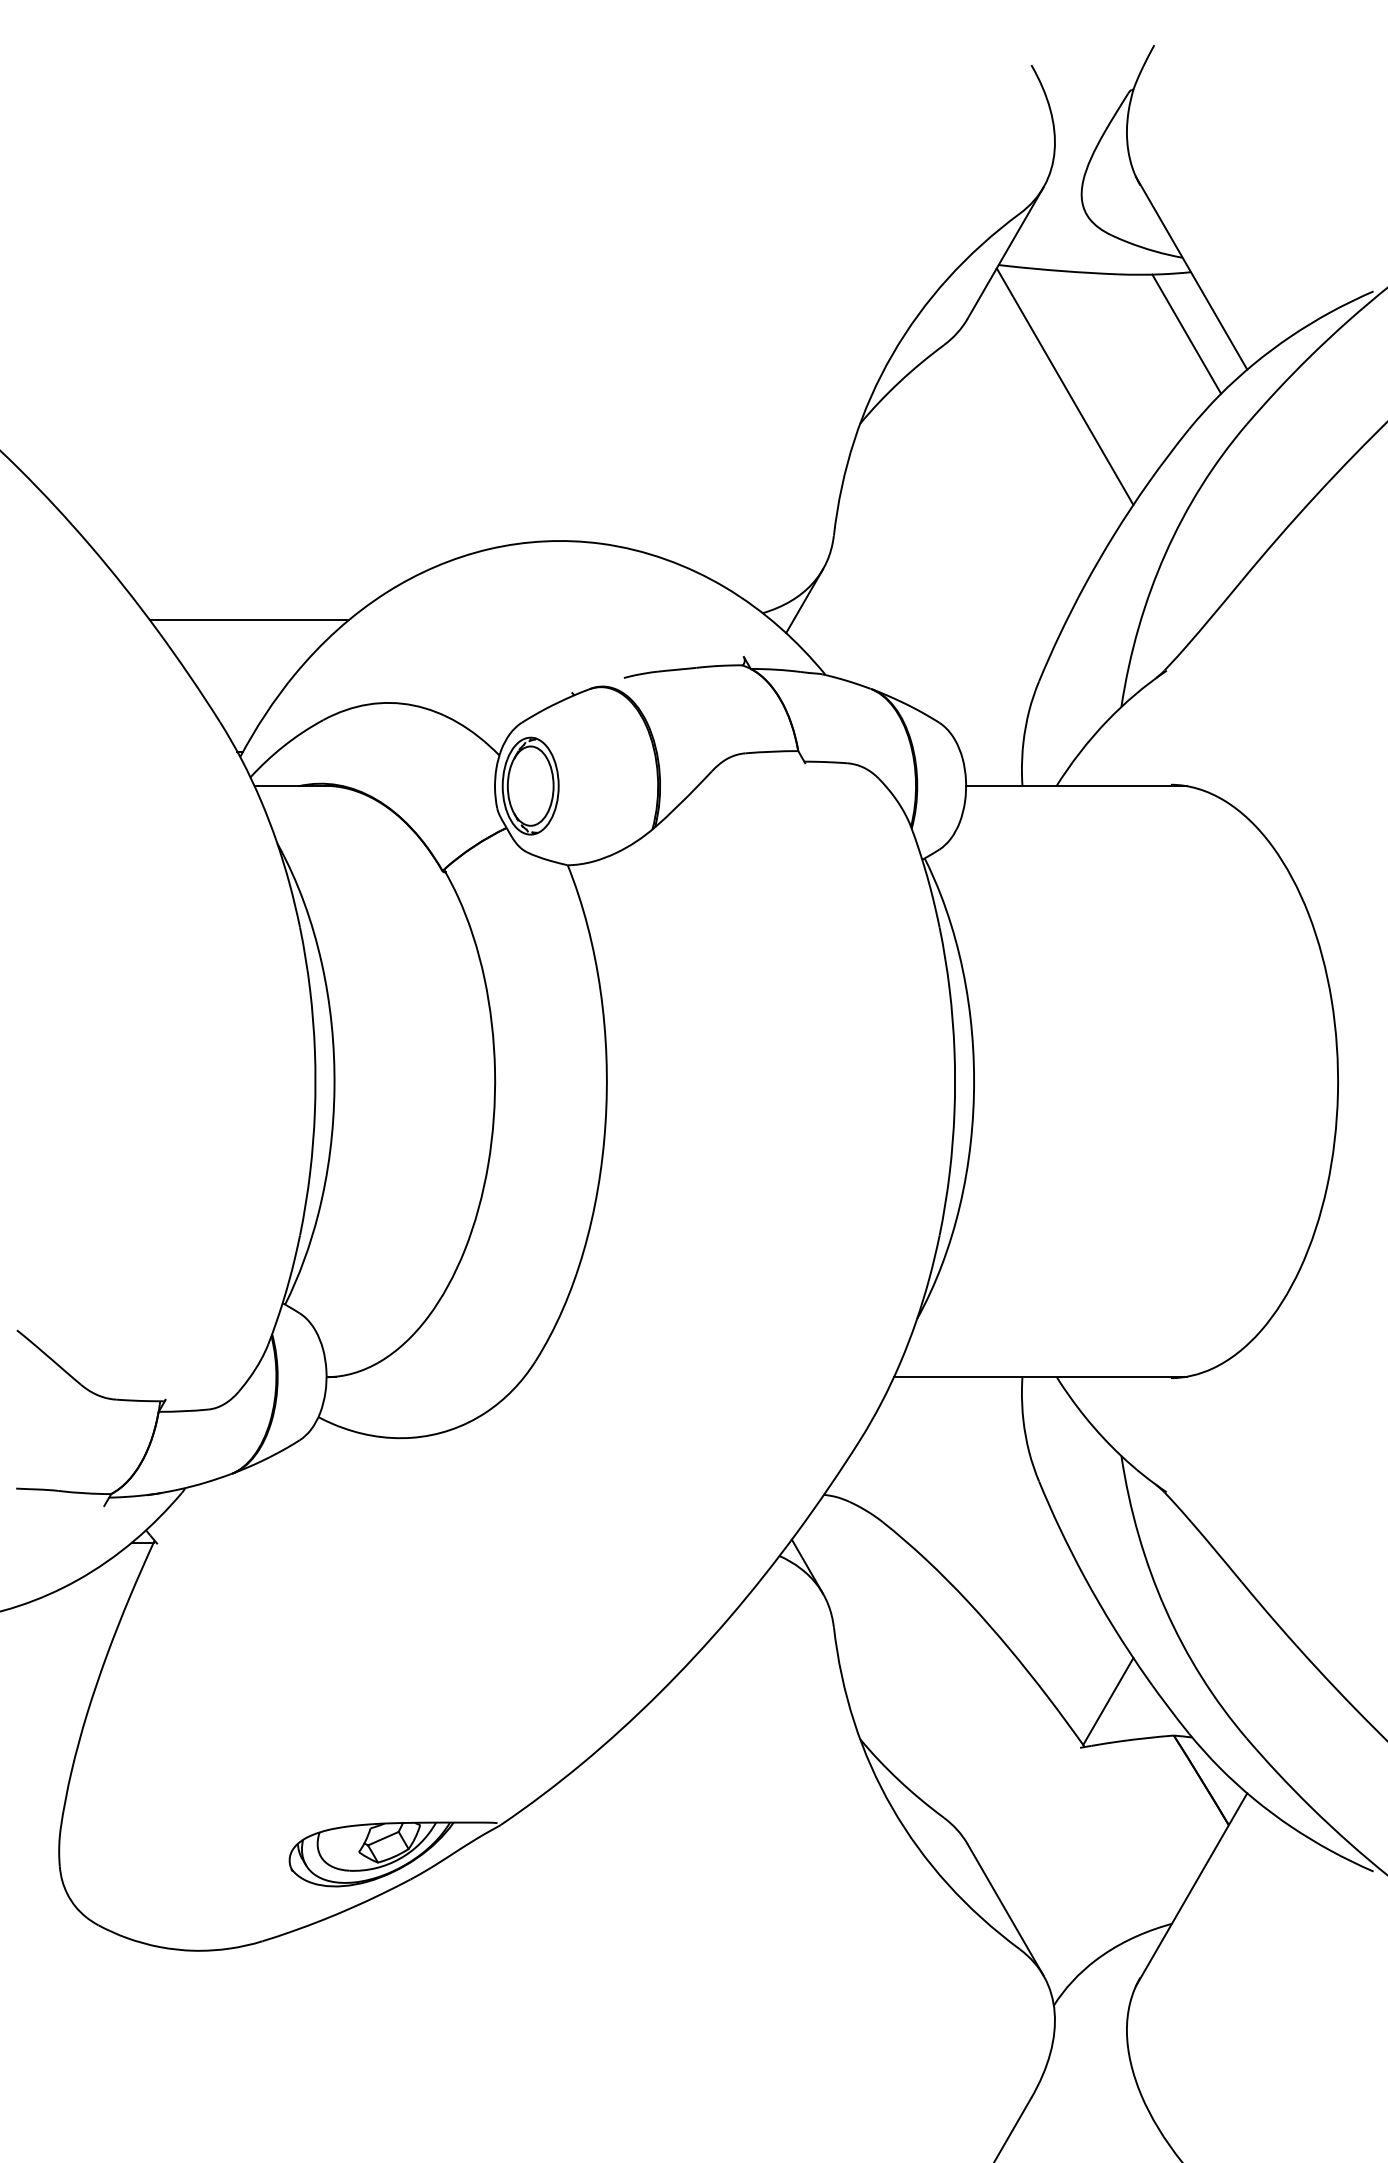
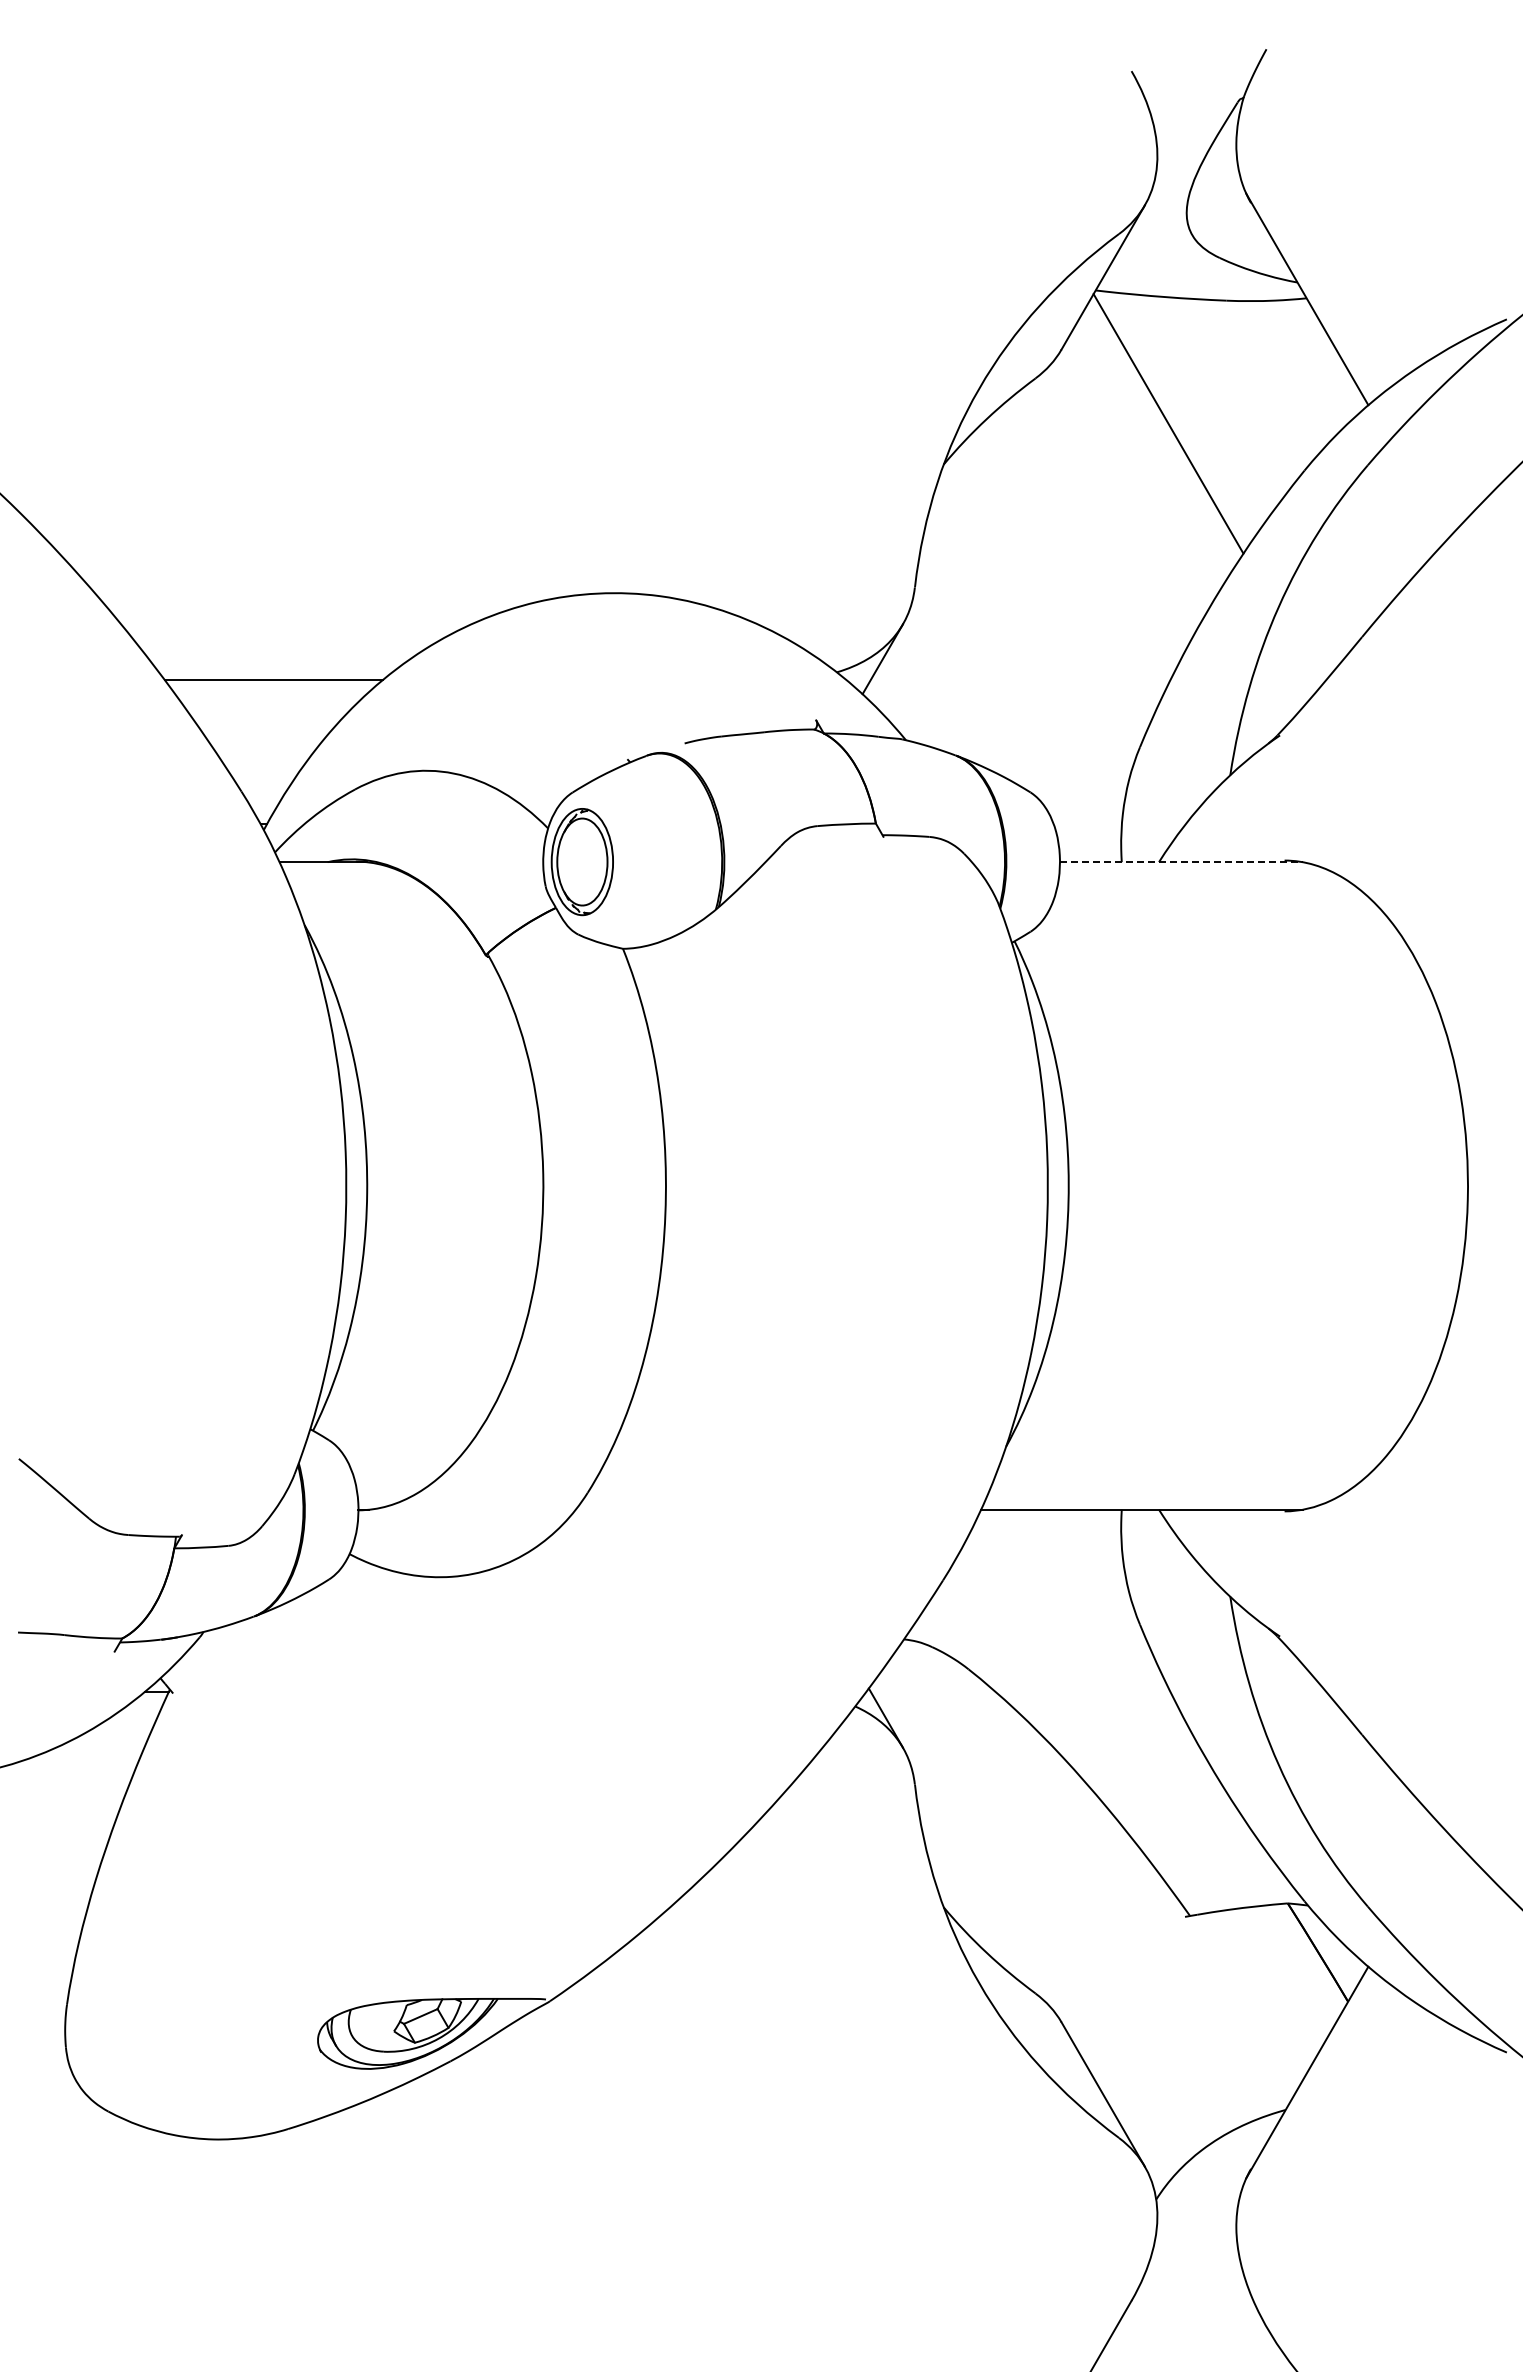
line: (1186, 334) -> (1301, 366), removed
line: (1076, 786) -> (1181, 862), solid -> dashed
line: (1107, 1701) -> (1215, 1865), removed

